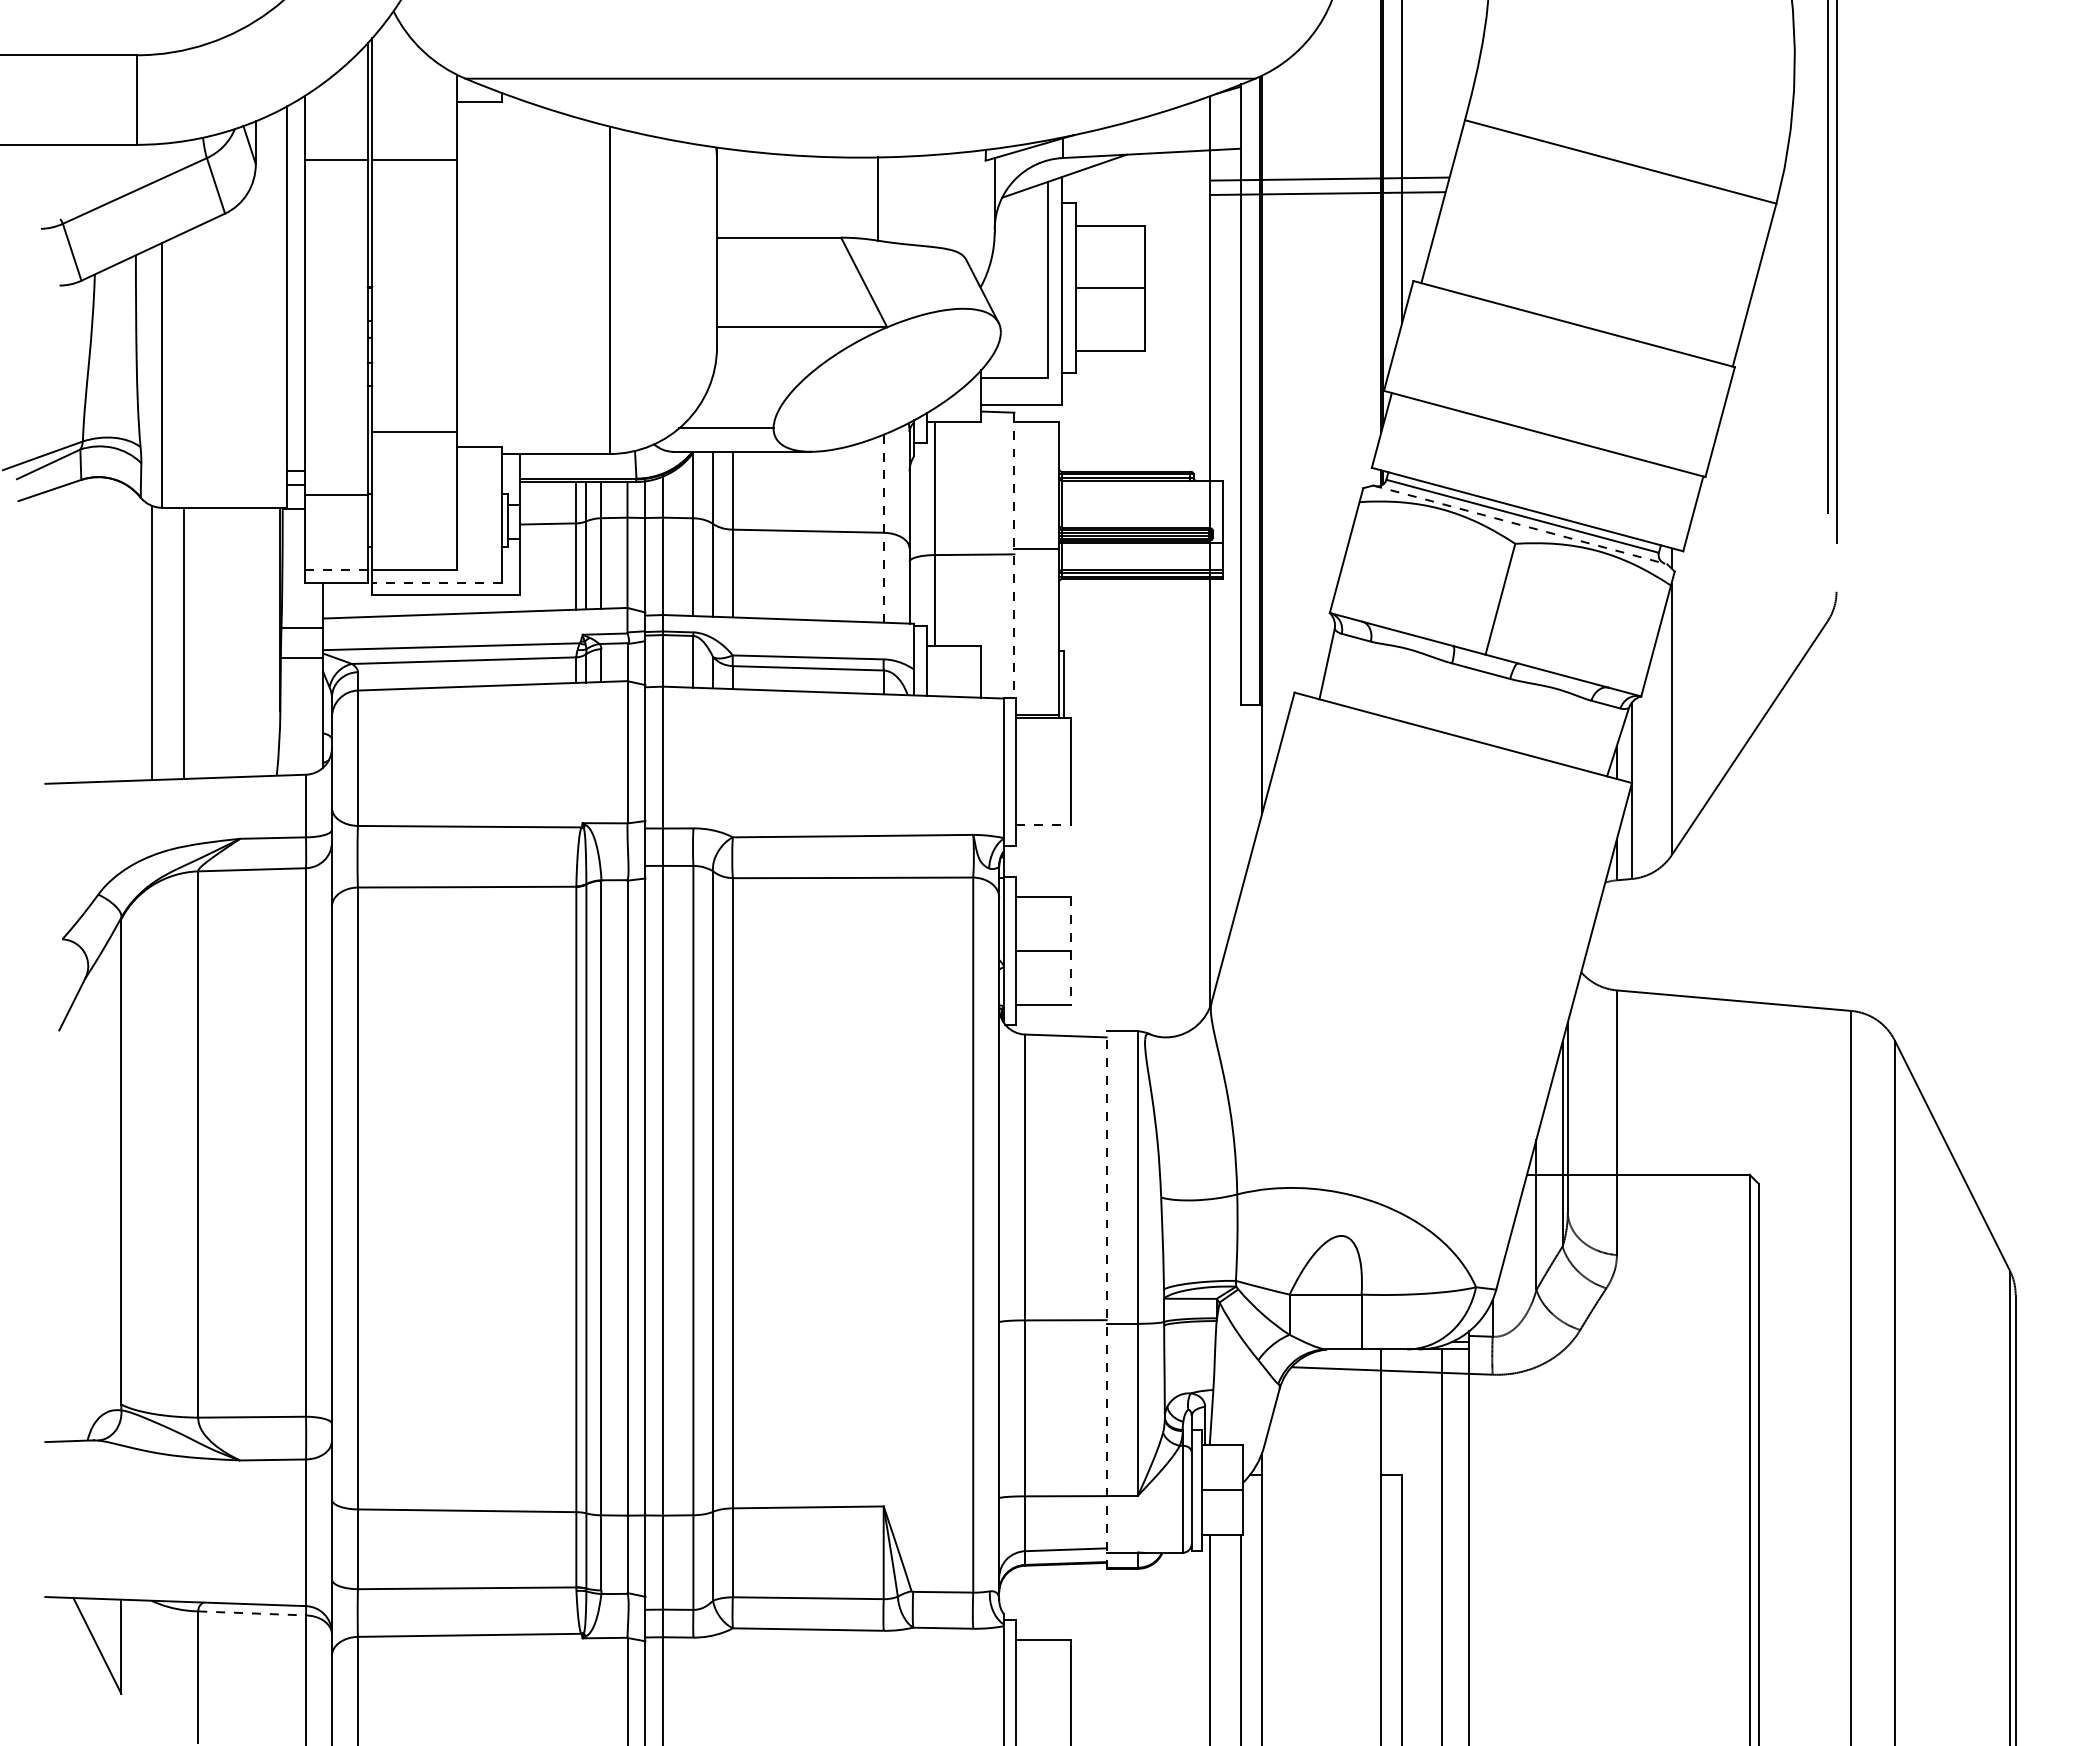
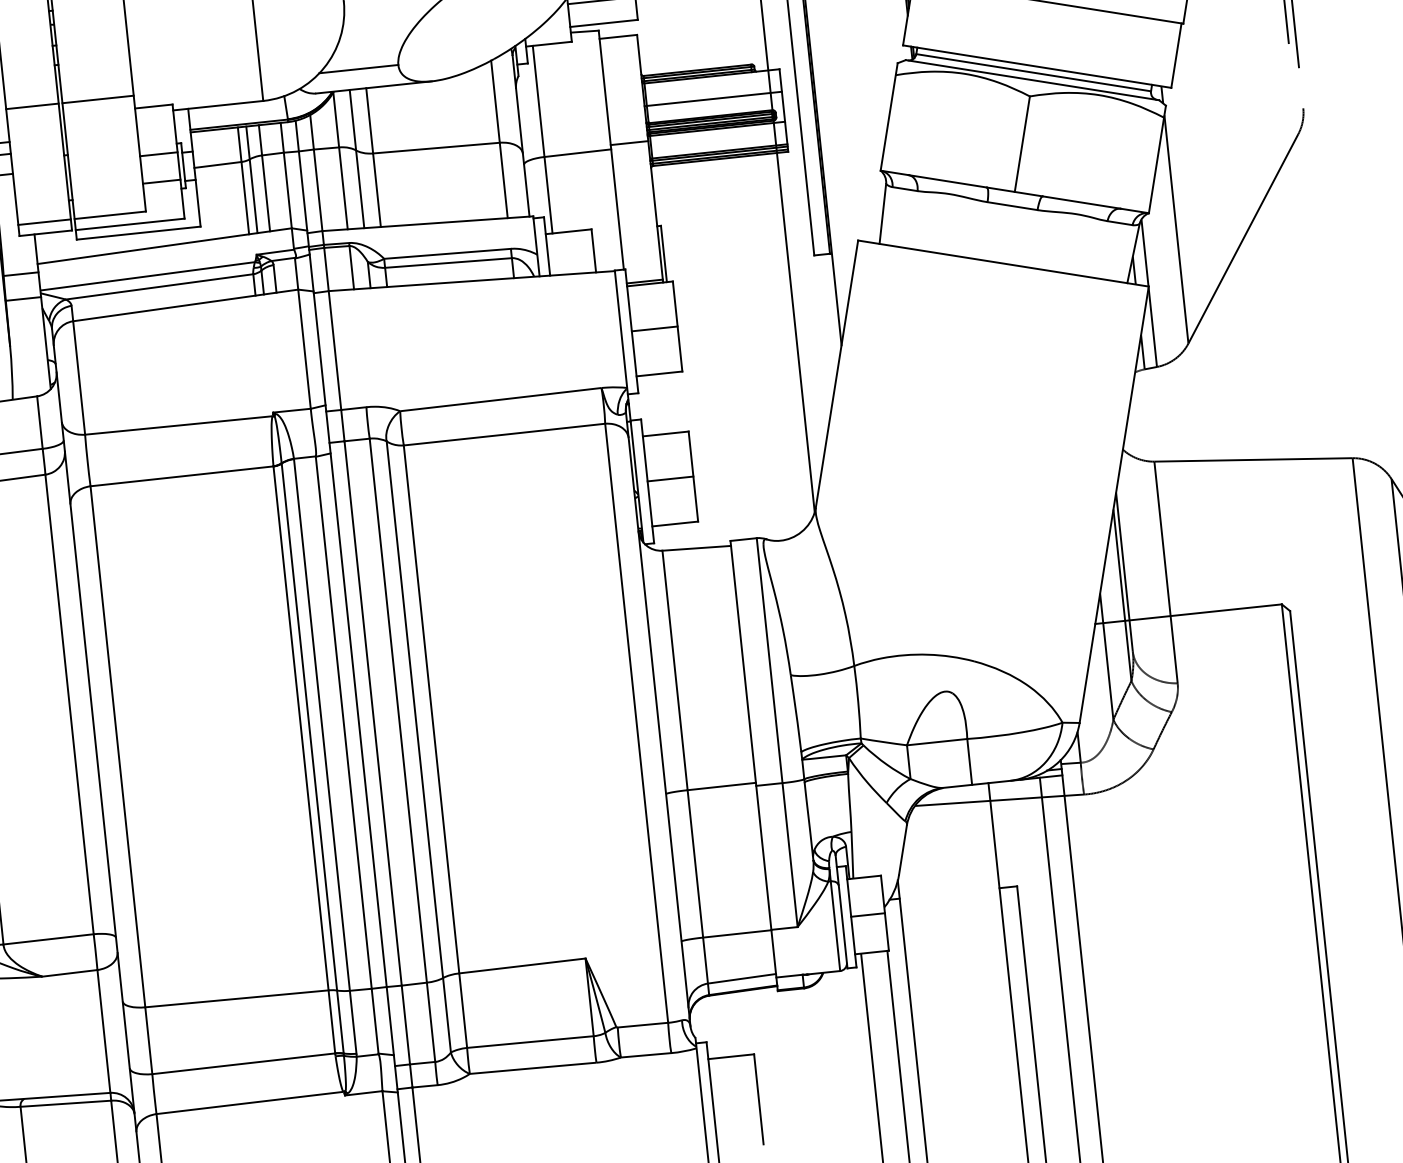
line: (336, 494) -> (32, 106), moved
line: (479, 504) -> (158, 154), added
line: (1141, 507) -> (713, 98), added
line: (1520, 525) -> (1032, 80), dashed -> solid
line: (883, 528) -> (499, 139), dashed -> solid
line: (479, 536) -> (161, 181), added
line: (1014, 555) -> (611, 150), dashed -> solid
line: (336, 570) -> (44, 222), dashed -> solid
line: (437, 583) -> (130, 224), dashed -> solid
line: (1043, 771) -> (654, 328), added
line: (1044, 825) -> (660, 373), dashed -> solid
line: (1070, 950) -> (693, 476), dashed -> solid
line: (1106, 1300) -> (754, 766), dashed -> solid
line: (252, 1613) -> (66, 1103), dashed -> solid

